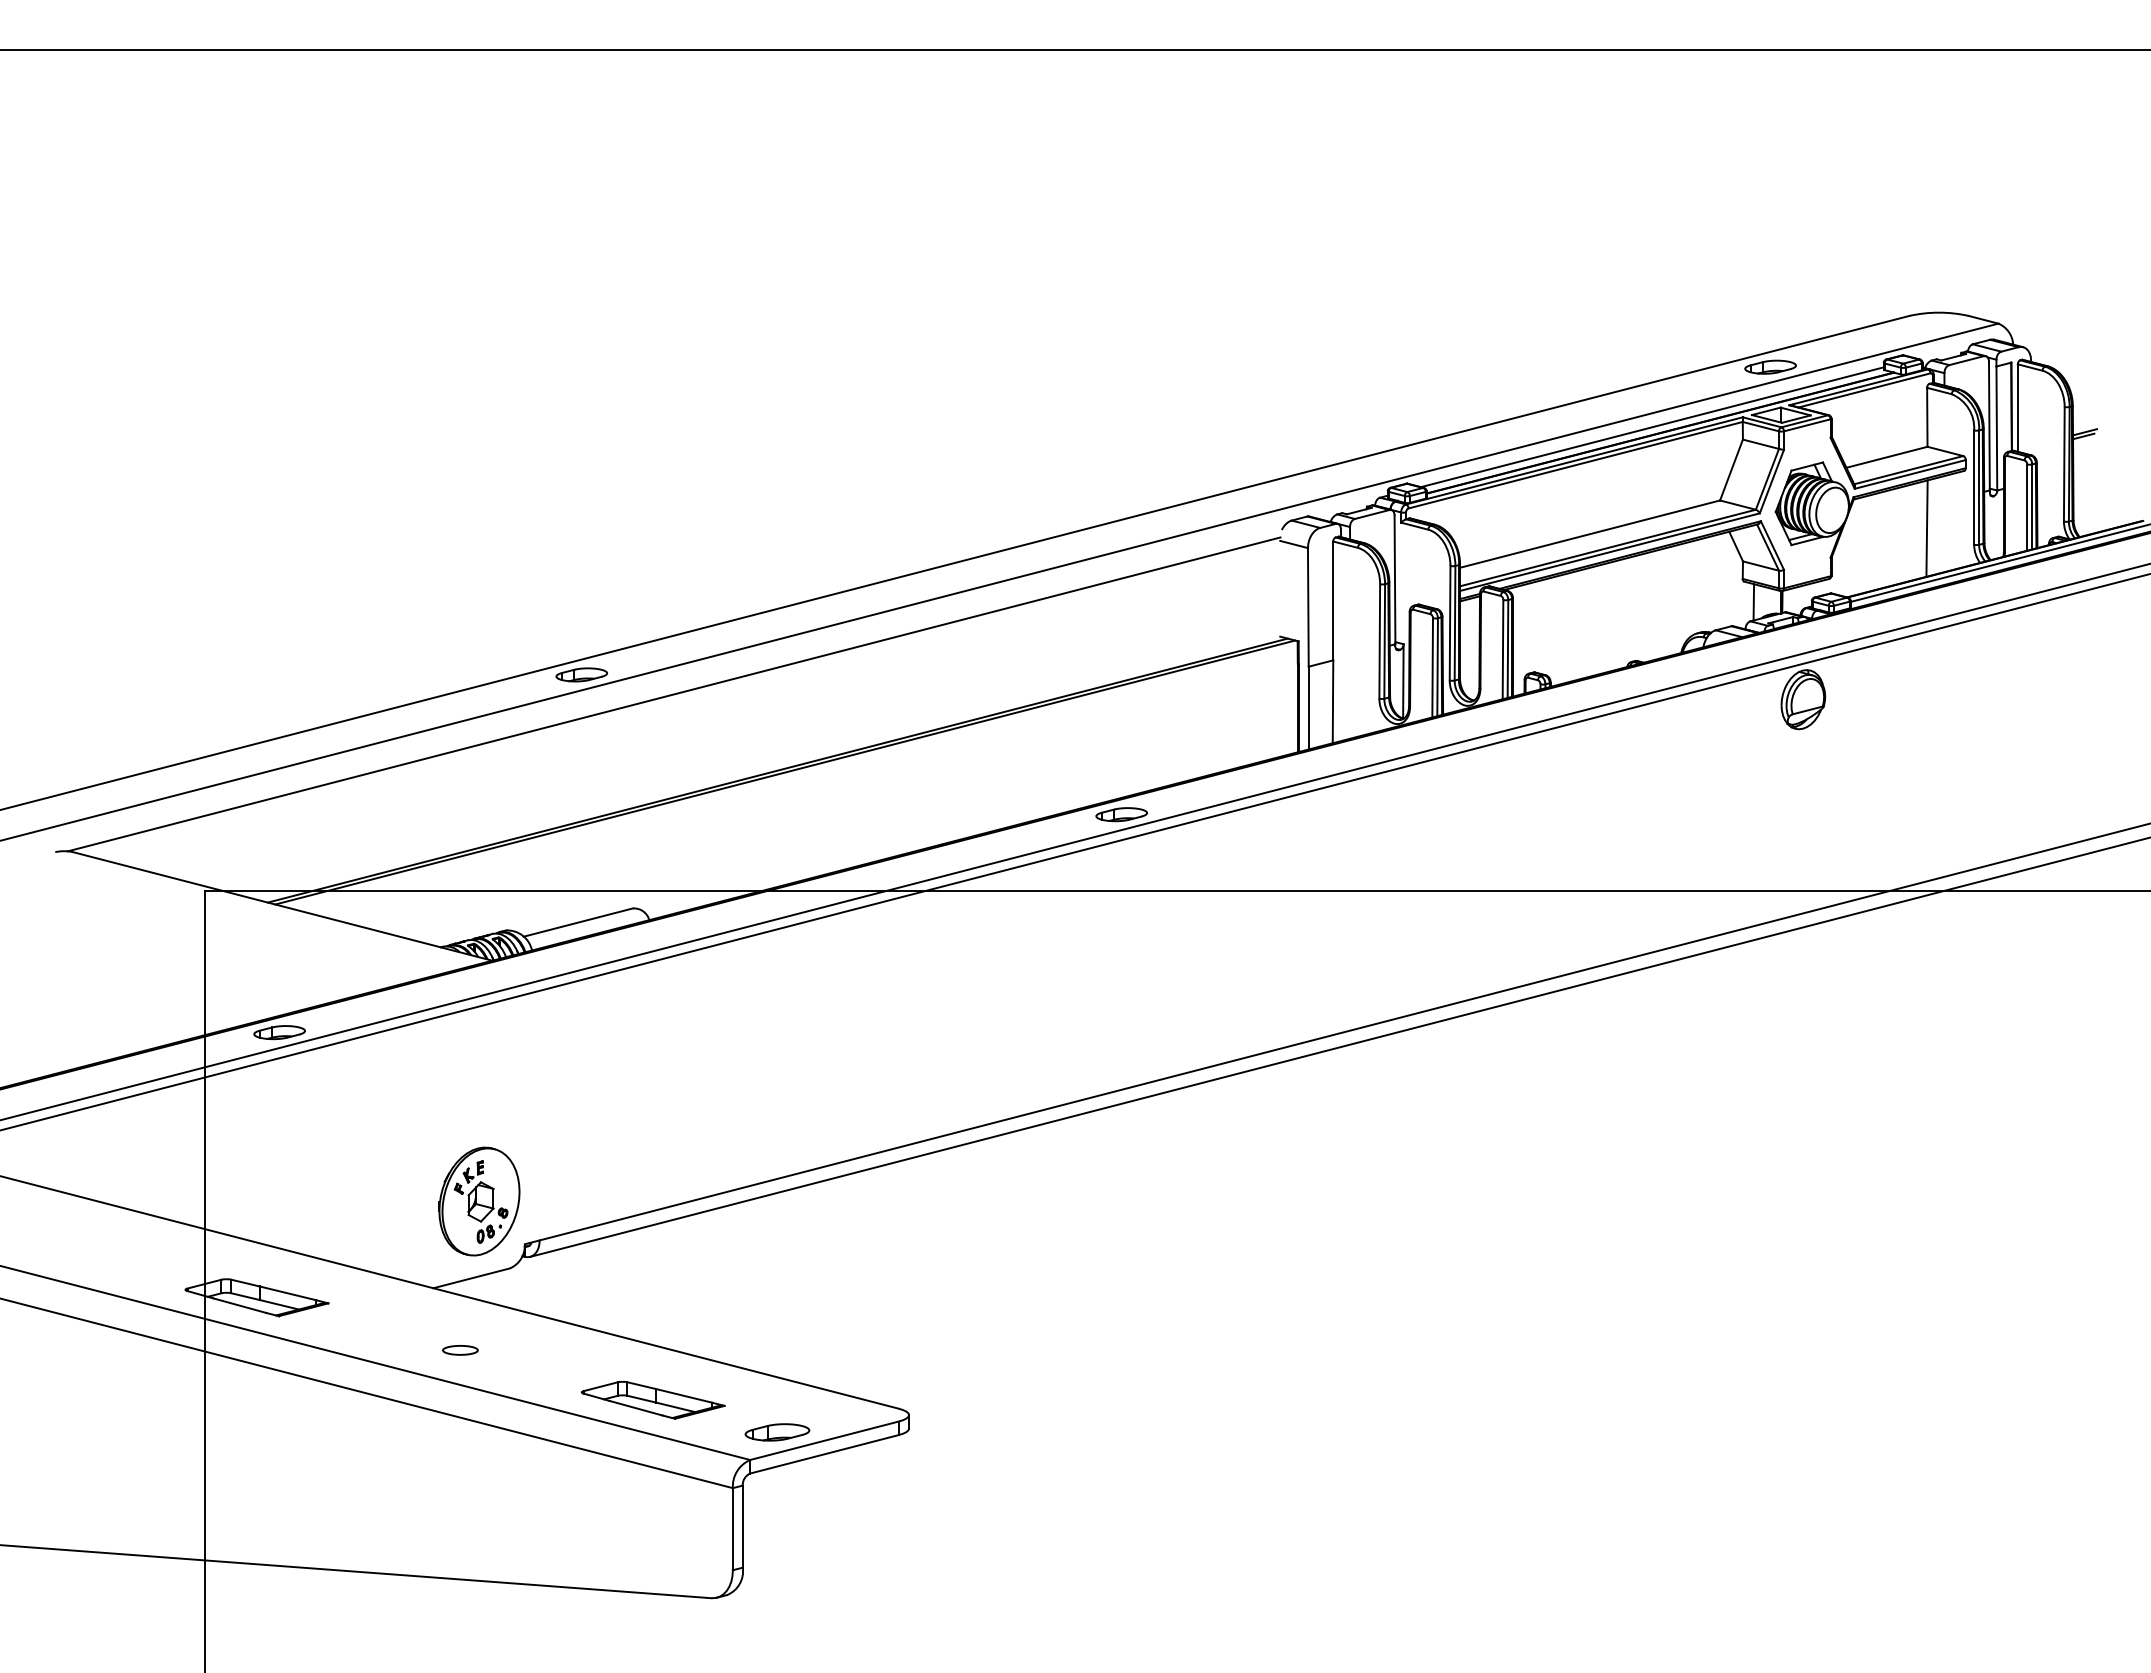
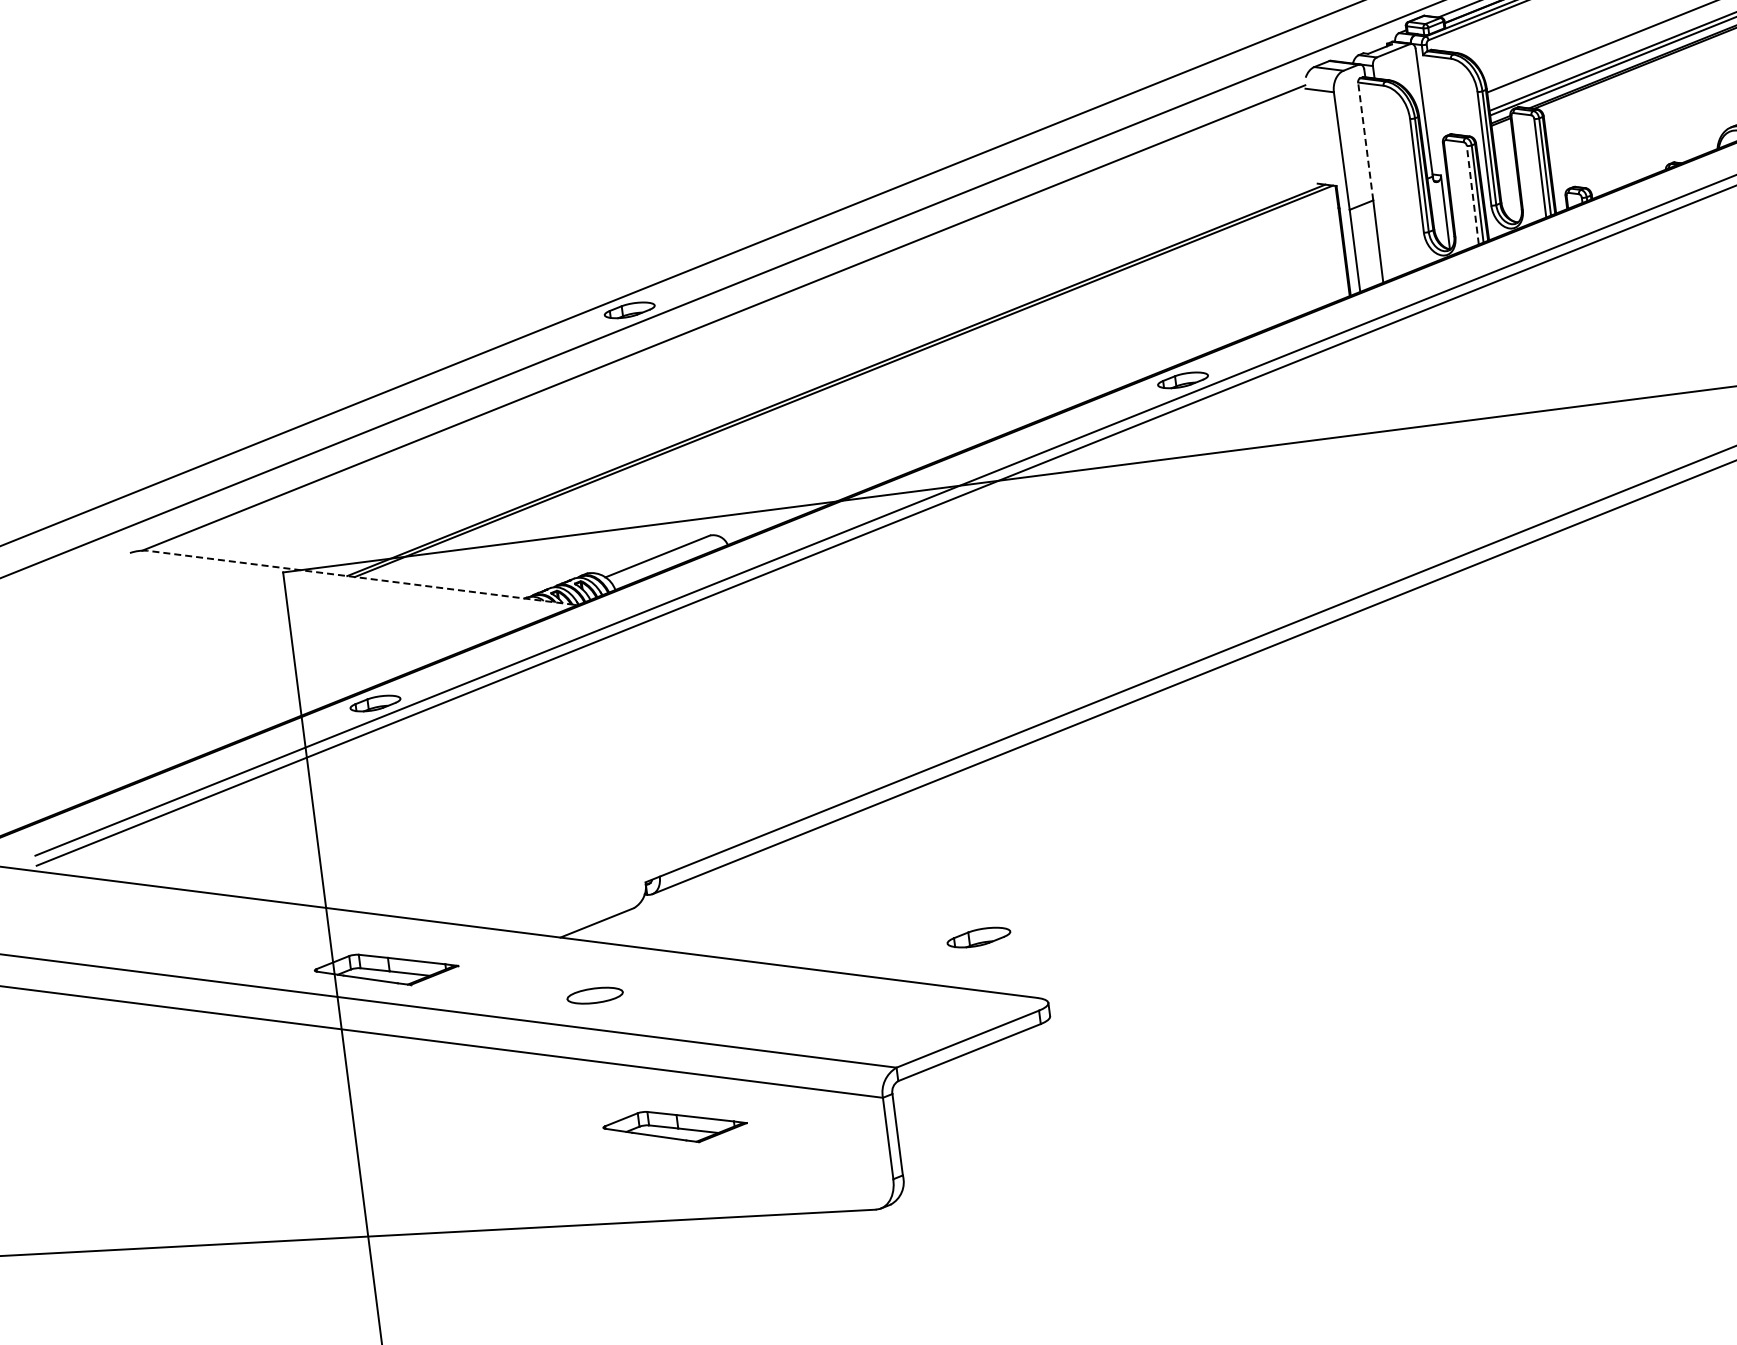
line: (1333, 600) -> (1365, 141), solid -> dashed
line: (1432, 667) -> (1472, 194), solid -> dashed
line: (281, 906) -> (361, 578), solid -> dashed
part: (479, 1201) -> (595, 845), removed
part: (460, 1350) -> (595, 995), size x1.6
part: (652, 1399) -> (674, 1125), moved
part: (777, 1432) -> (978, 937), moved

